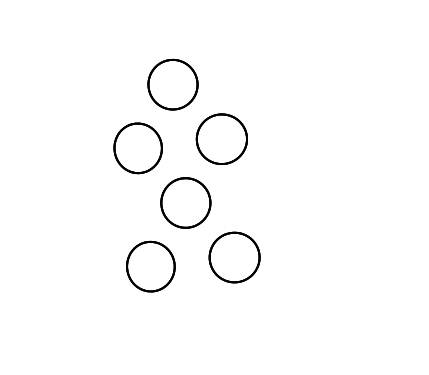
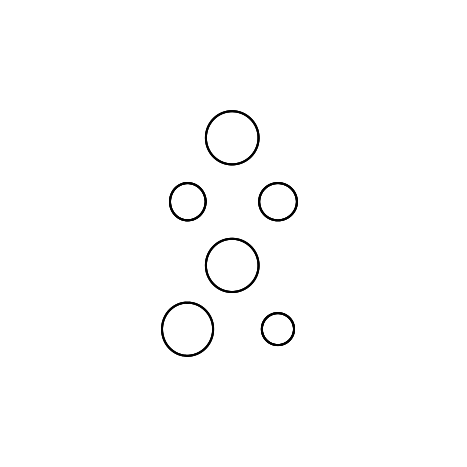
part: (221, 139) -> (277, 201), size x0.7
part: (137, 148) -> (187, 201), size x0.7
part: (234, 256) -> (277, 328), size x0.6

